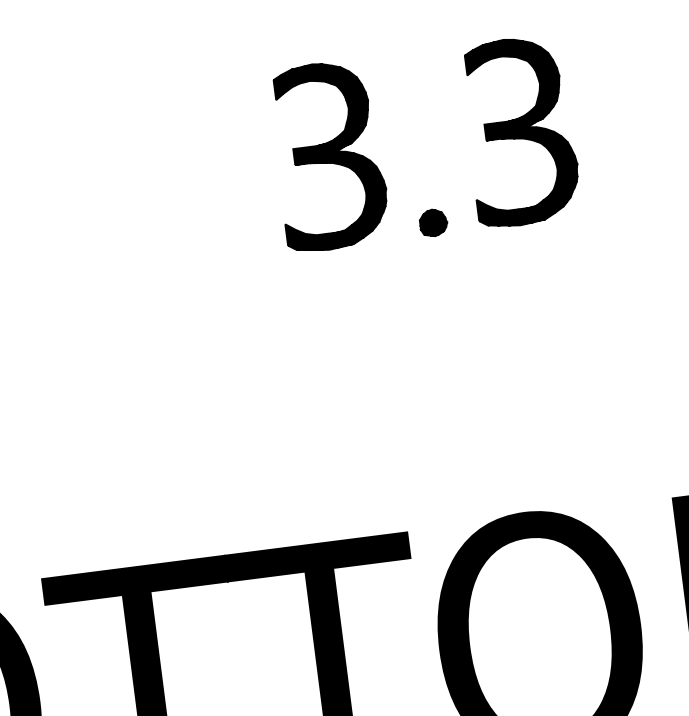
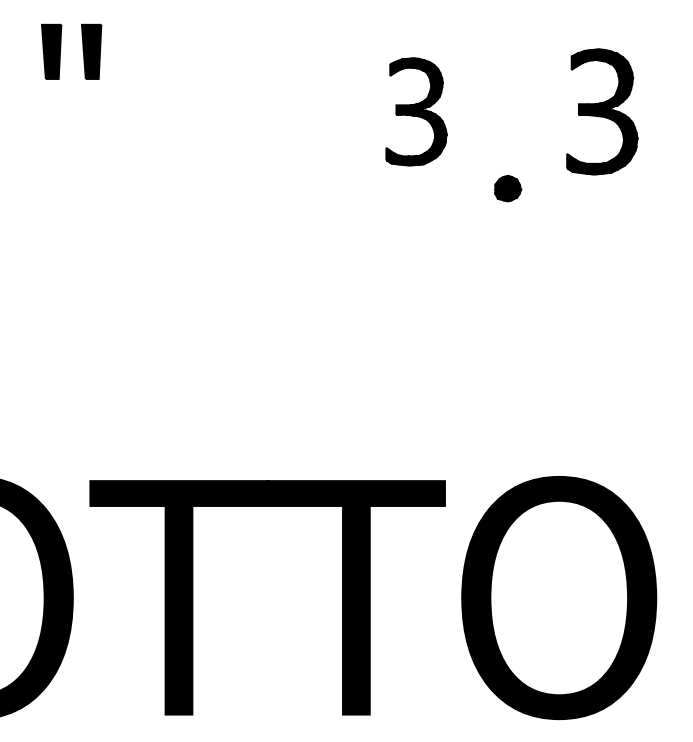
part: (520, 131) -> (602, 111), size x0.7
part: (329, 155) -> (416, 111), size x0.6

